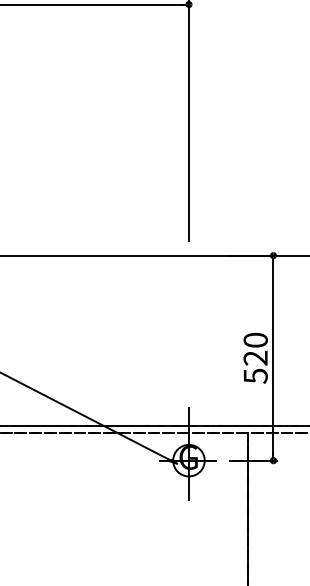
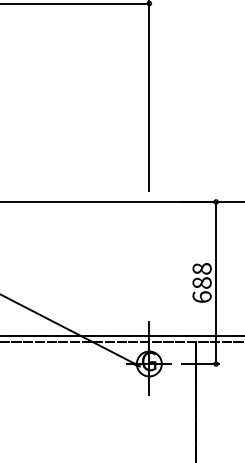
text: (254, 358) -> (201, 283), 520 -> 688

